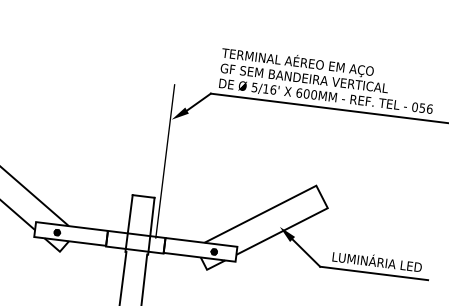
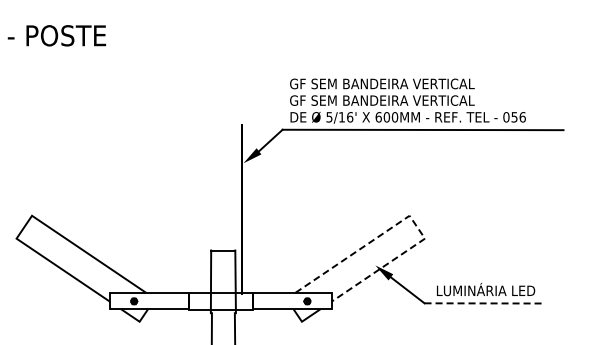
text: (305, 62) -> (381, 83), TERMINAL AÉREO EM AÇO -> GF SEM BANDEIRA VERTICAL
line: (316, 187) -> (410, 217), solid -> dashed
line: (374, 273) -> (484, 303), solid -> dashed

